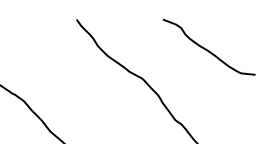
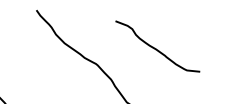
curve: (206, 48) -> (155, 47), moved

